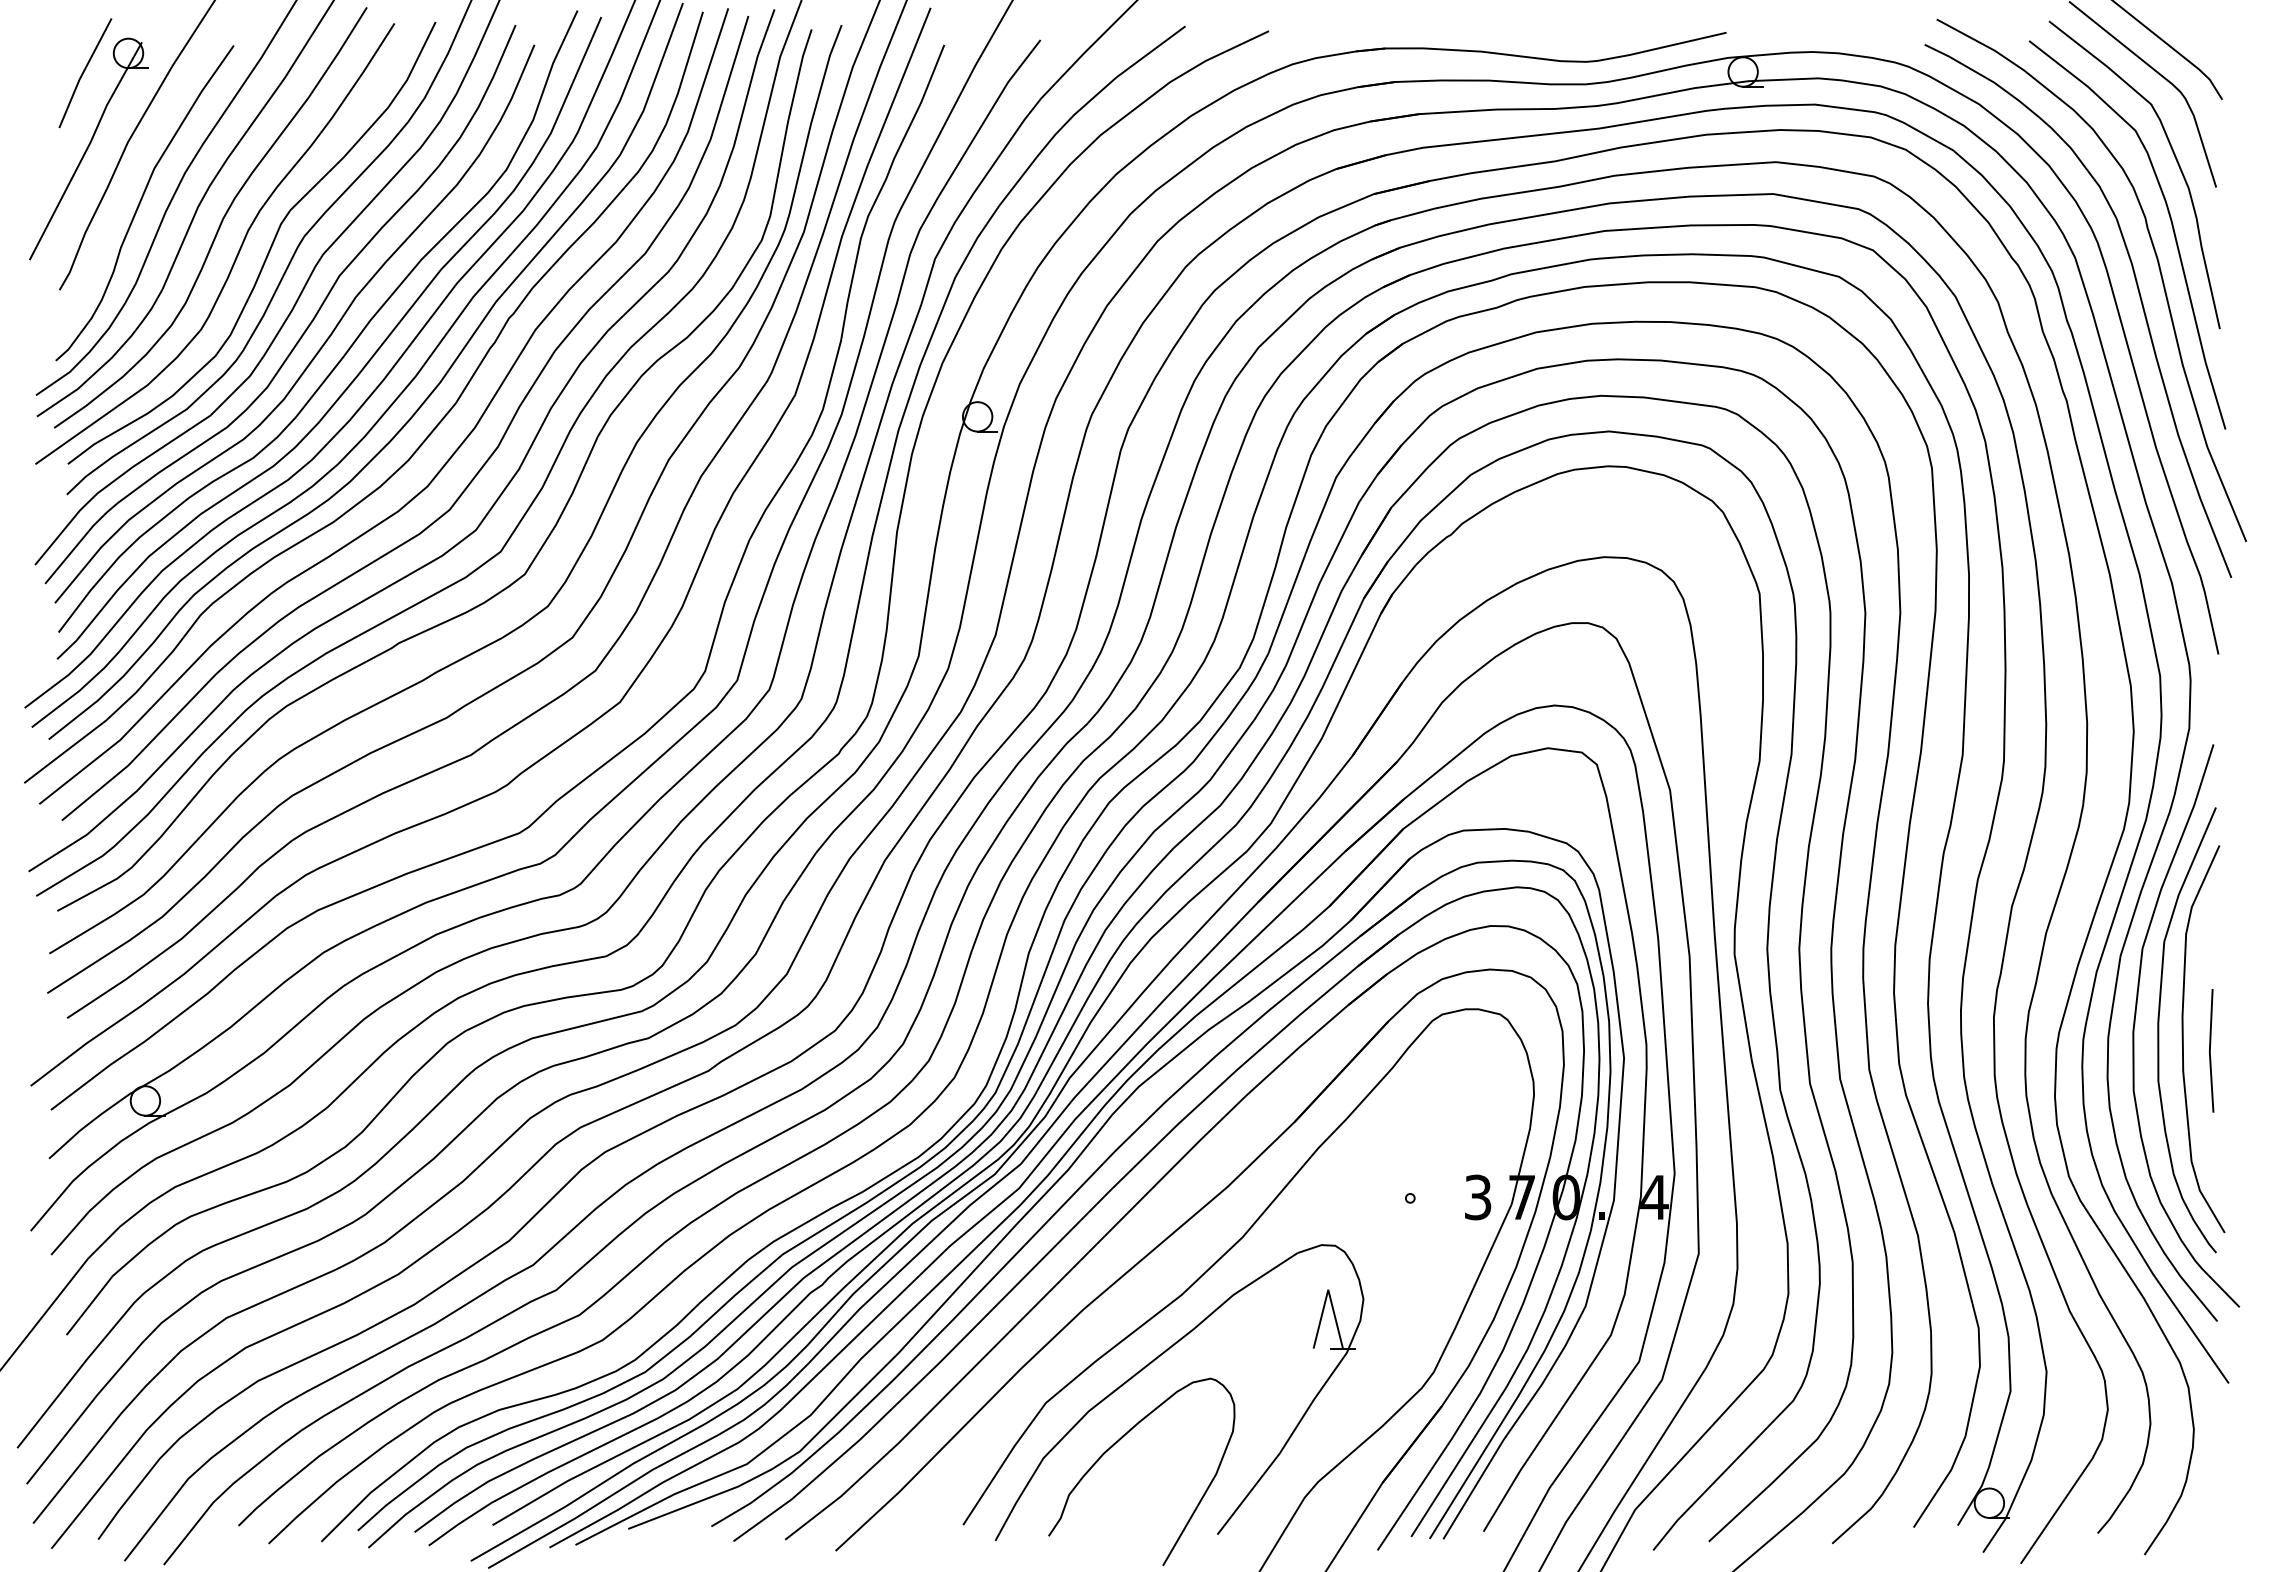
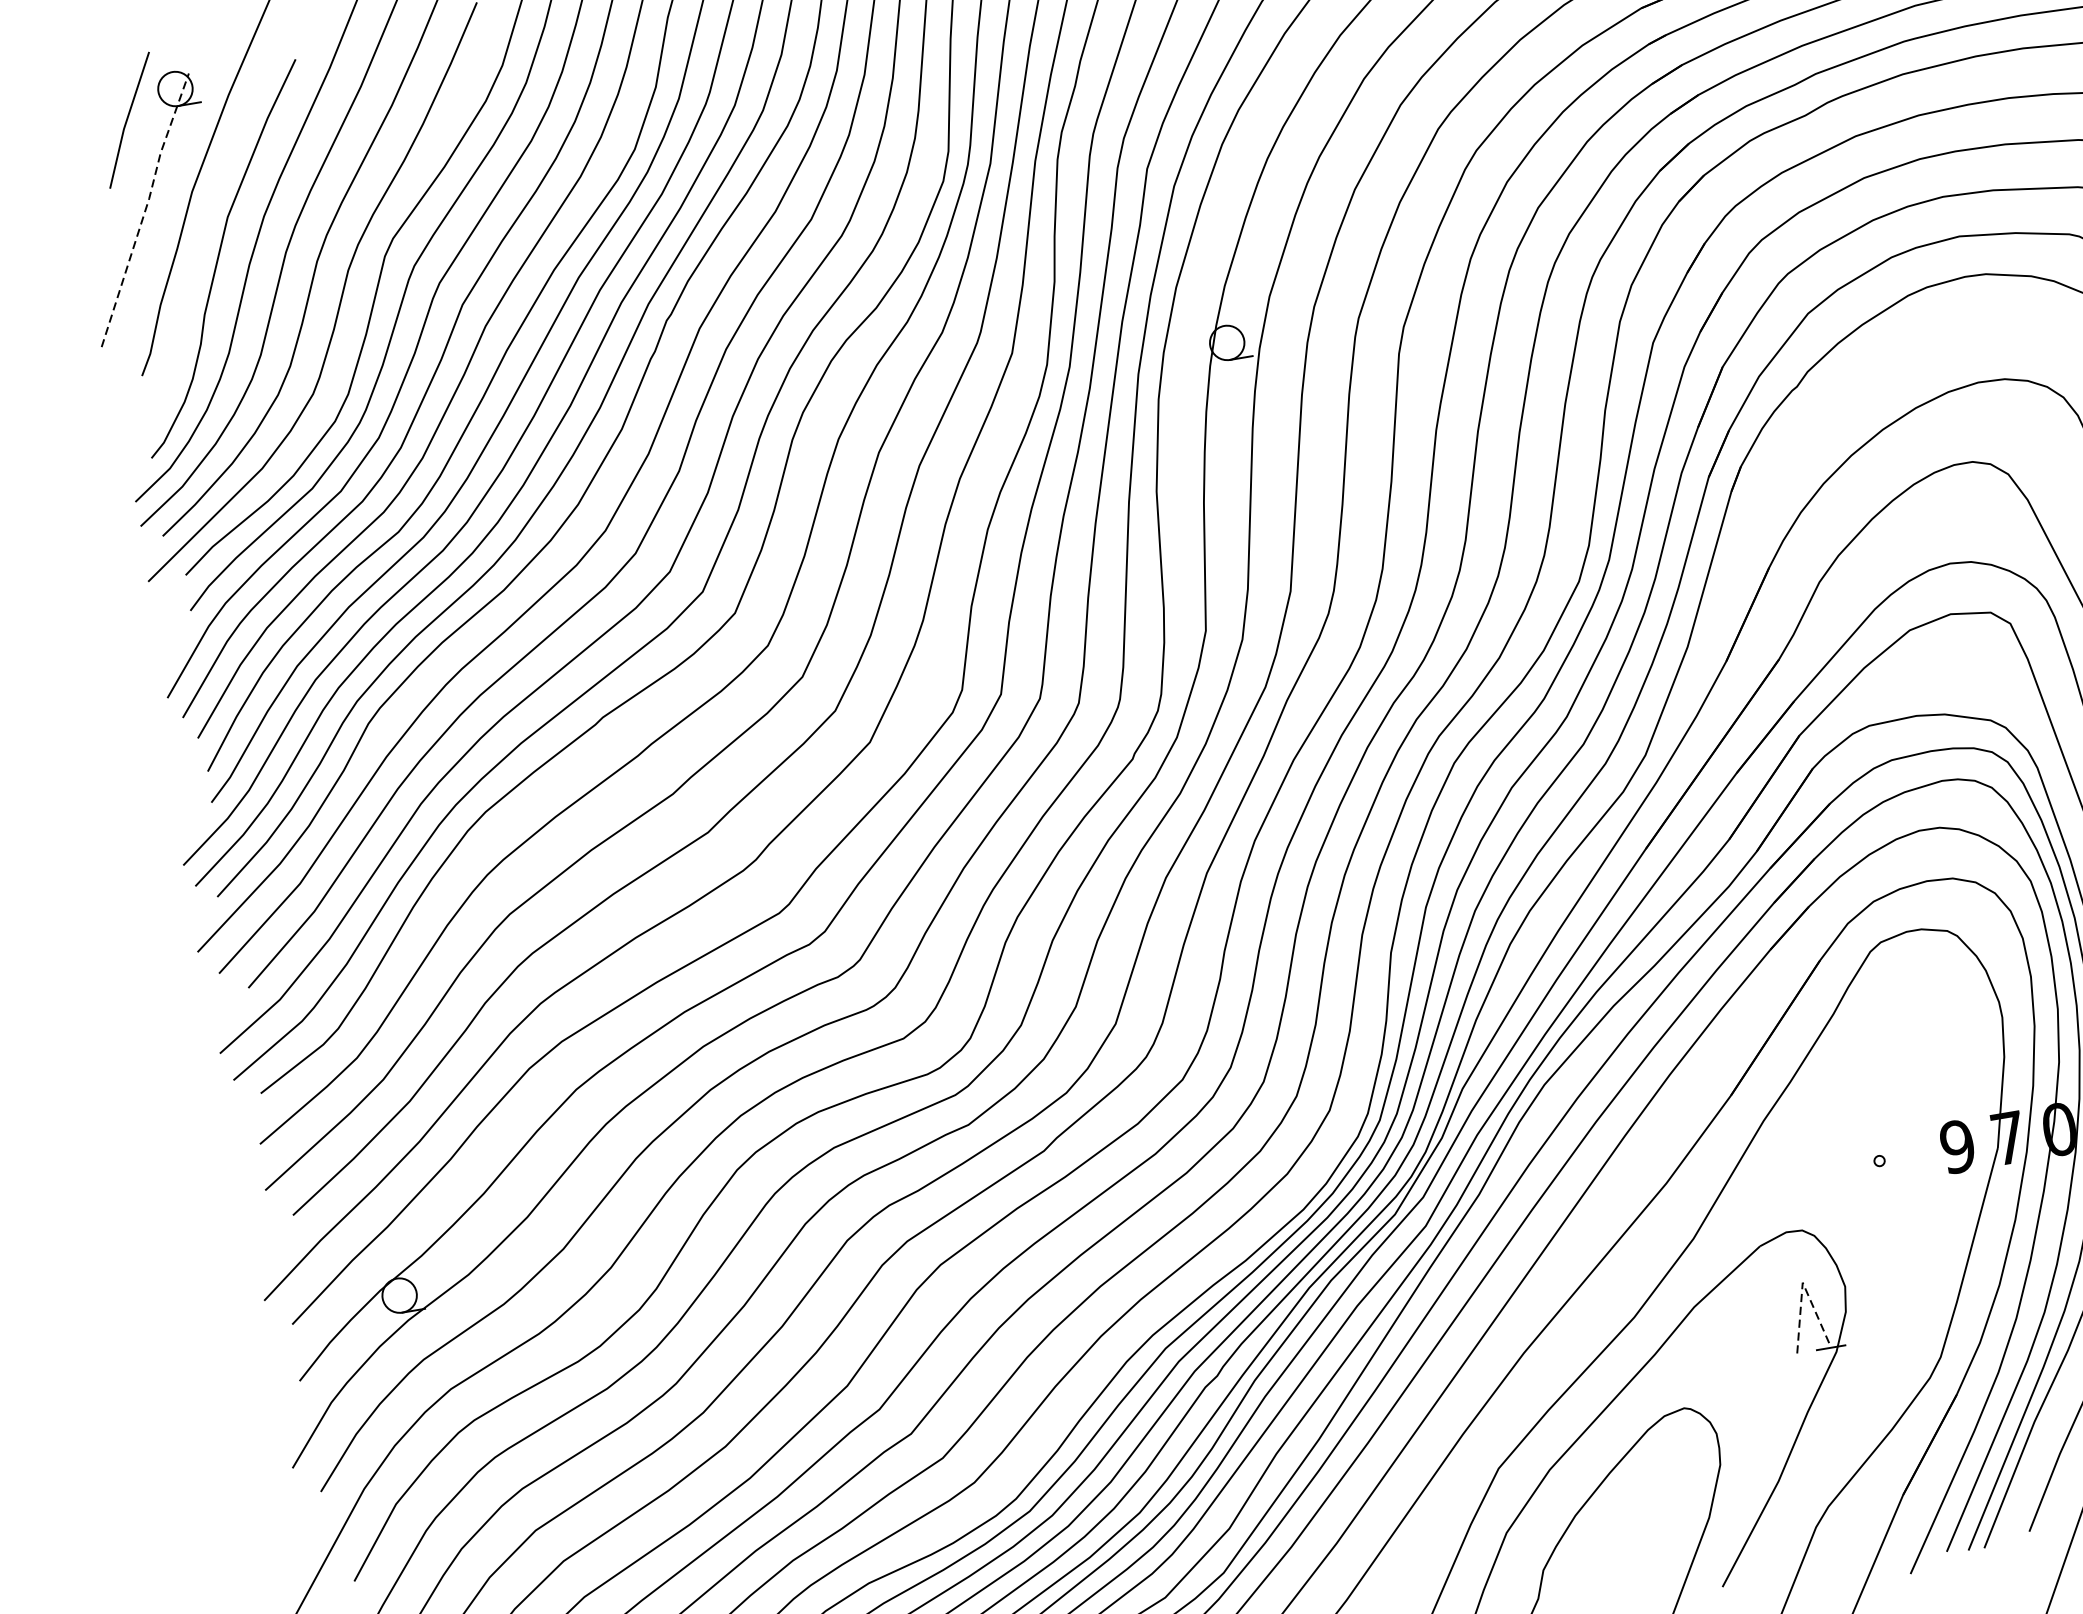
line: (87, 149) -> (146, 208), solid -> dashed
text: (1477, 1197) -> (1957, 1146), 3 -> 9
line: (1328, 1289) -> (1802, 1282), solid -> dashed

